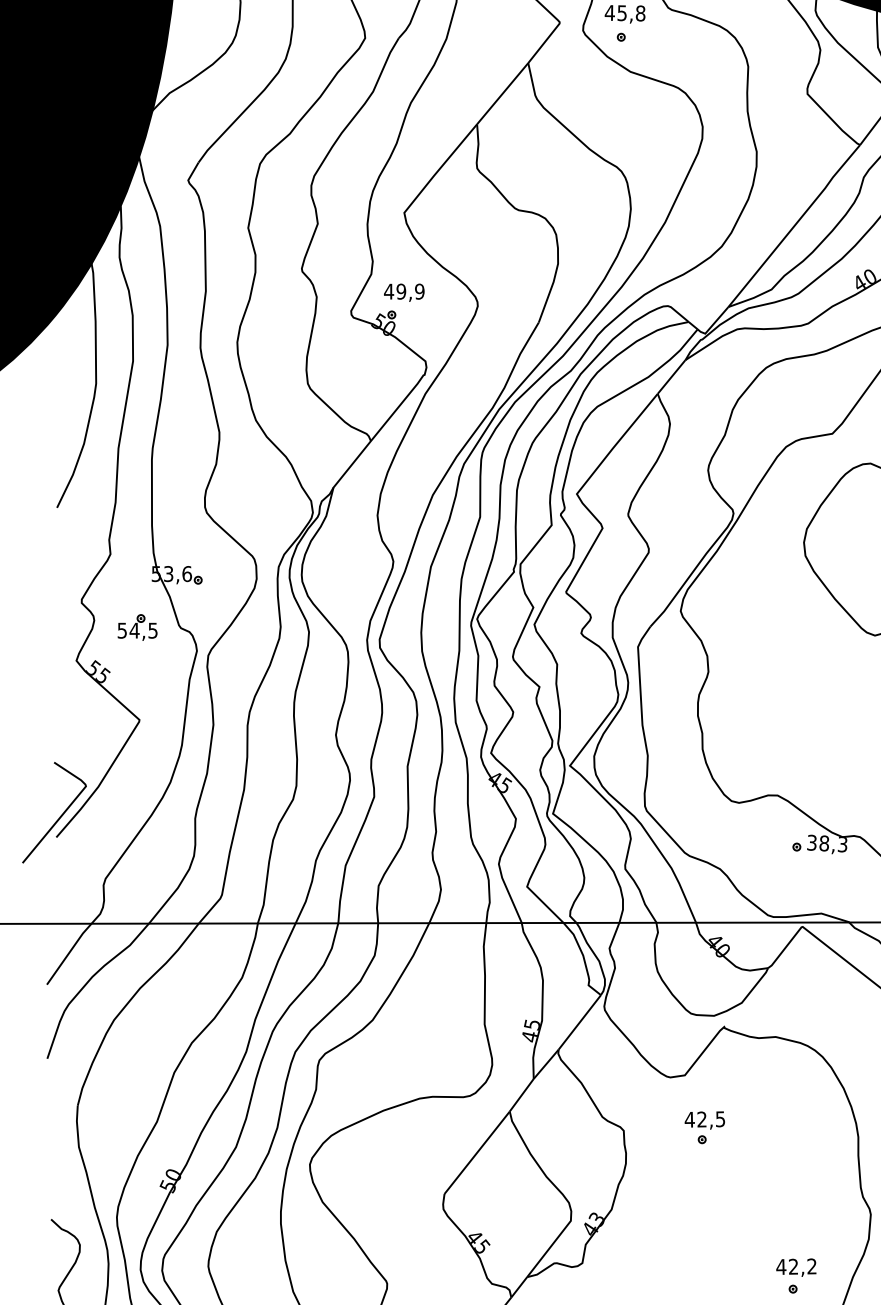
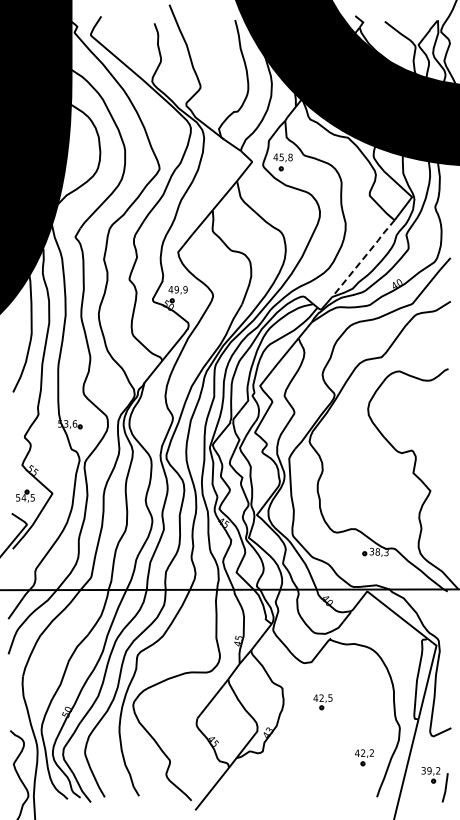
line: (796, 223) -> (364, 257), solid -> dashed
part: (137, 625) -> (25, 495), moved
part: (703, 1128) -> (322, 702), moved

